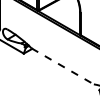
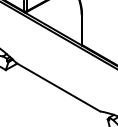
line: (62, 66) -> (57, 87), dashed -> solid

